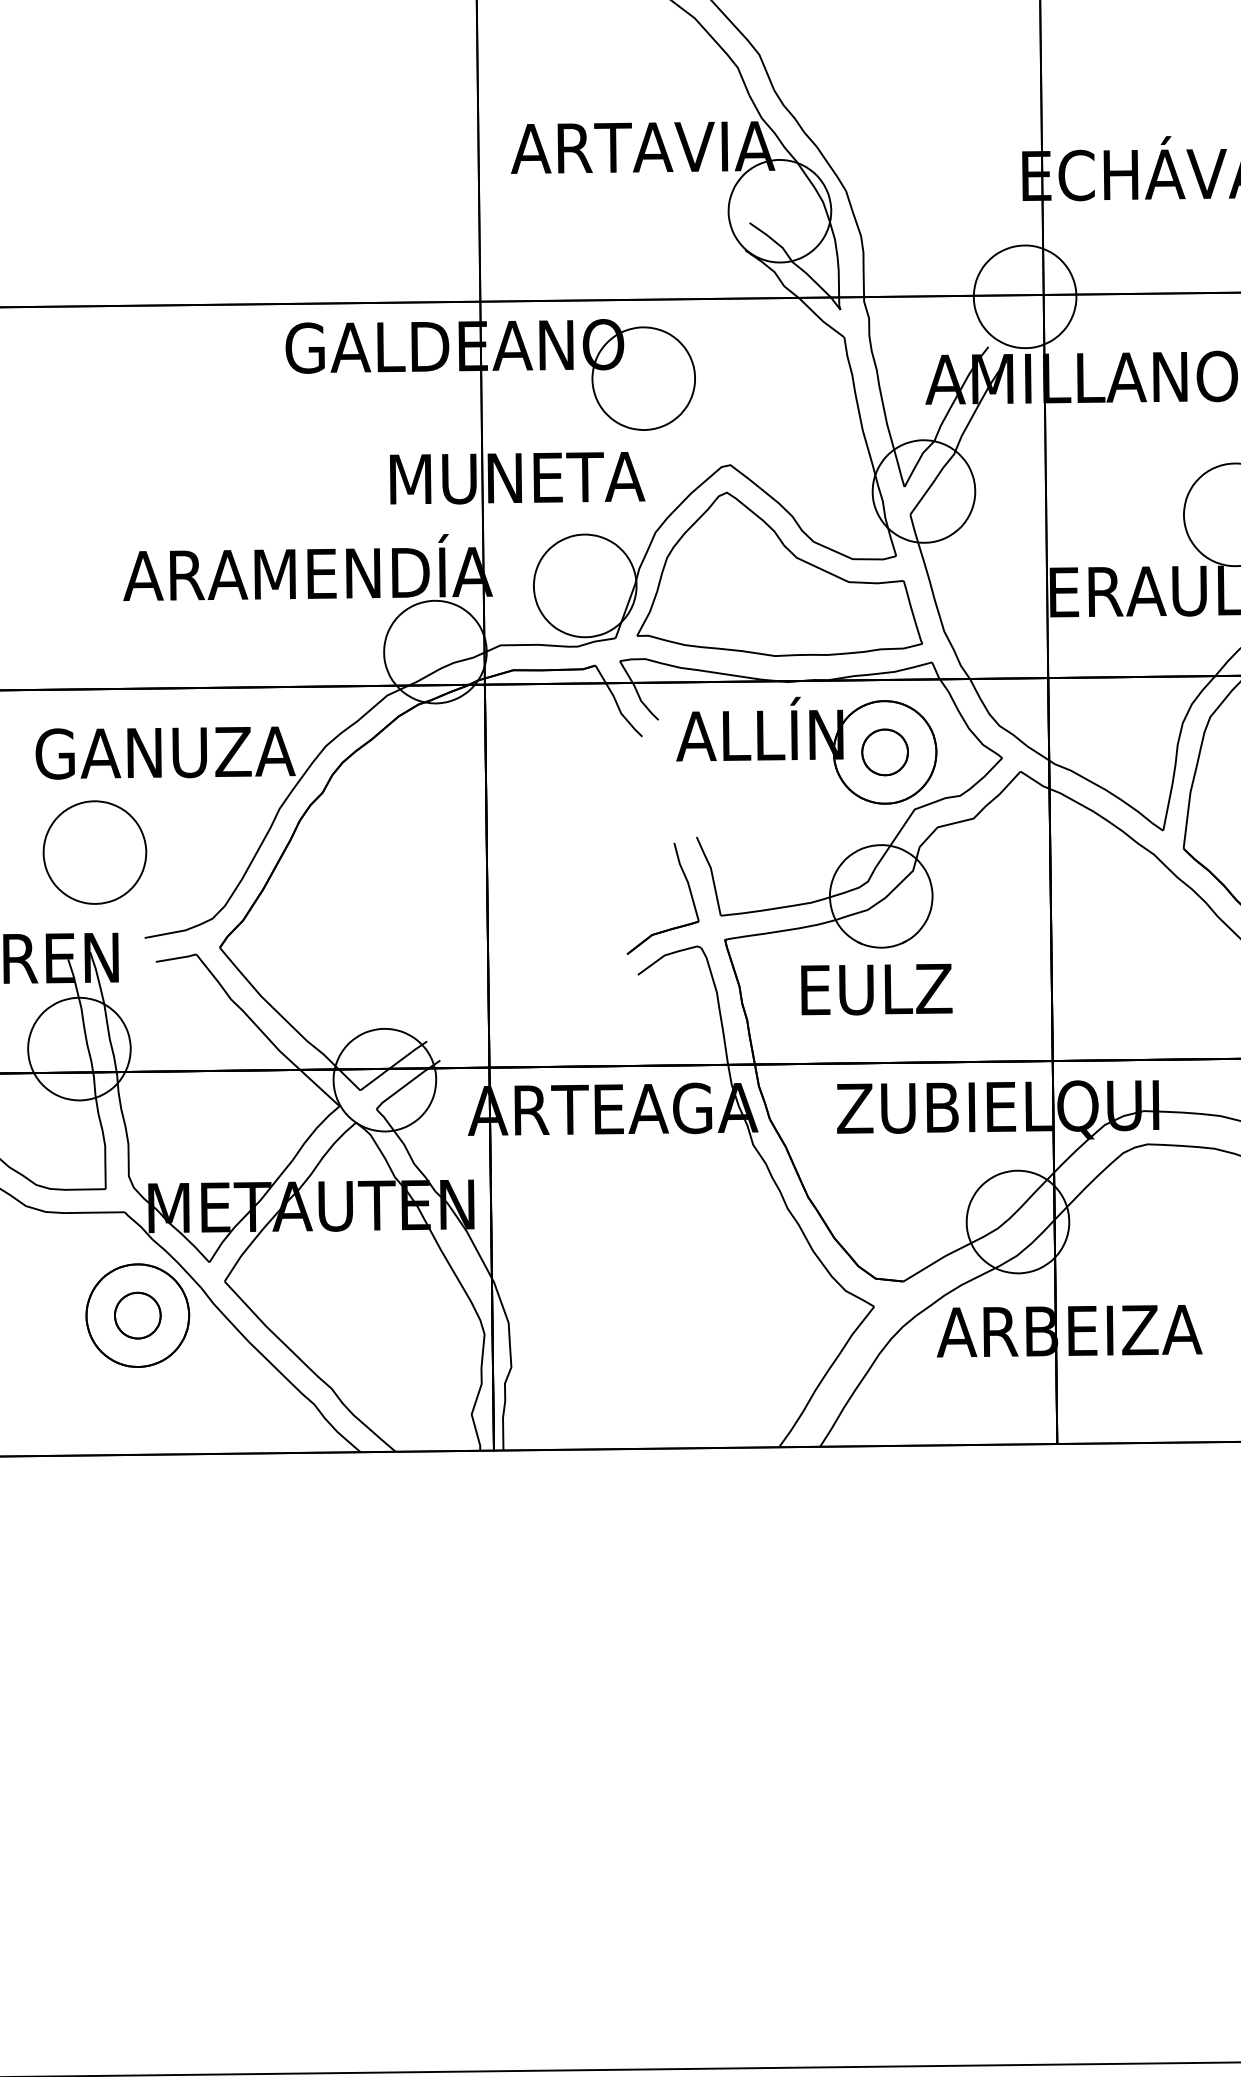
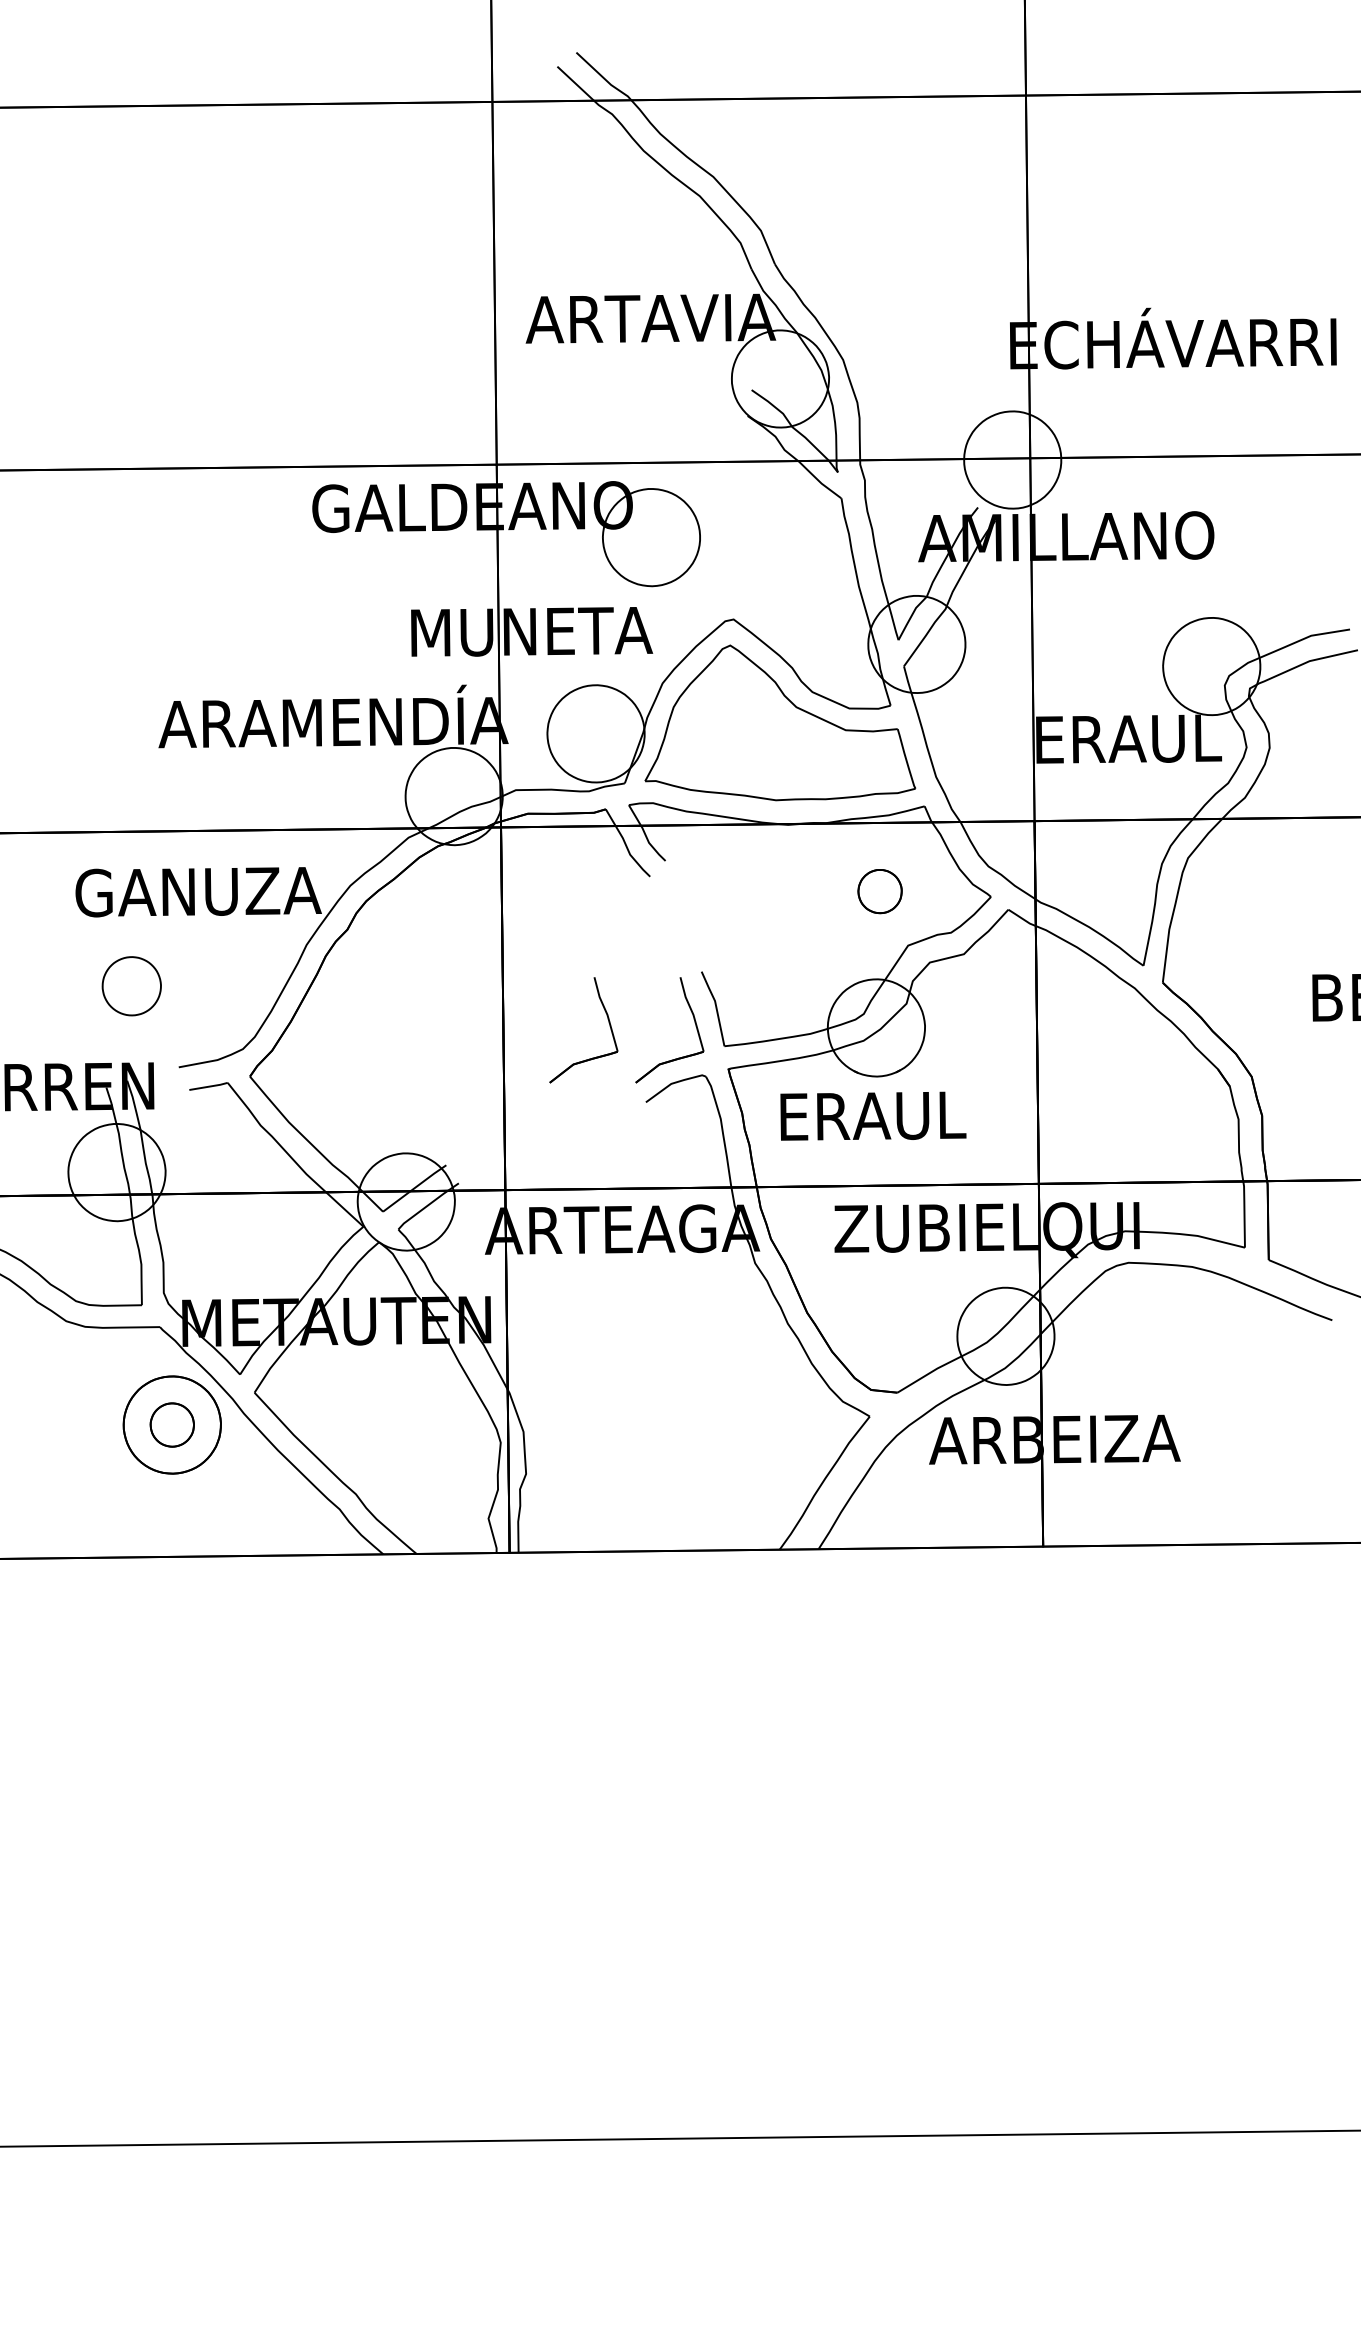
part: (806, 751) -> (805, 890), removed
part: (94, 851) -> (131, 985), size x0.6
part: (598, 891) -> (608, 1023), added
text: (878, 988) -> (873, 1115), EULZ -> ERAUL

